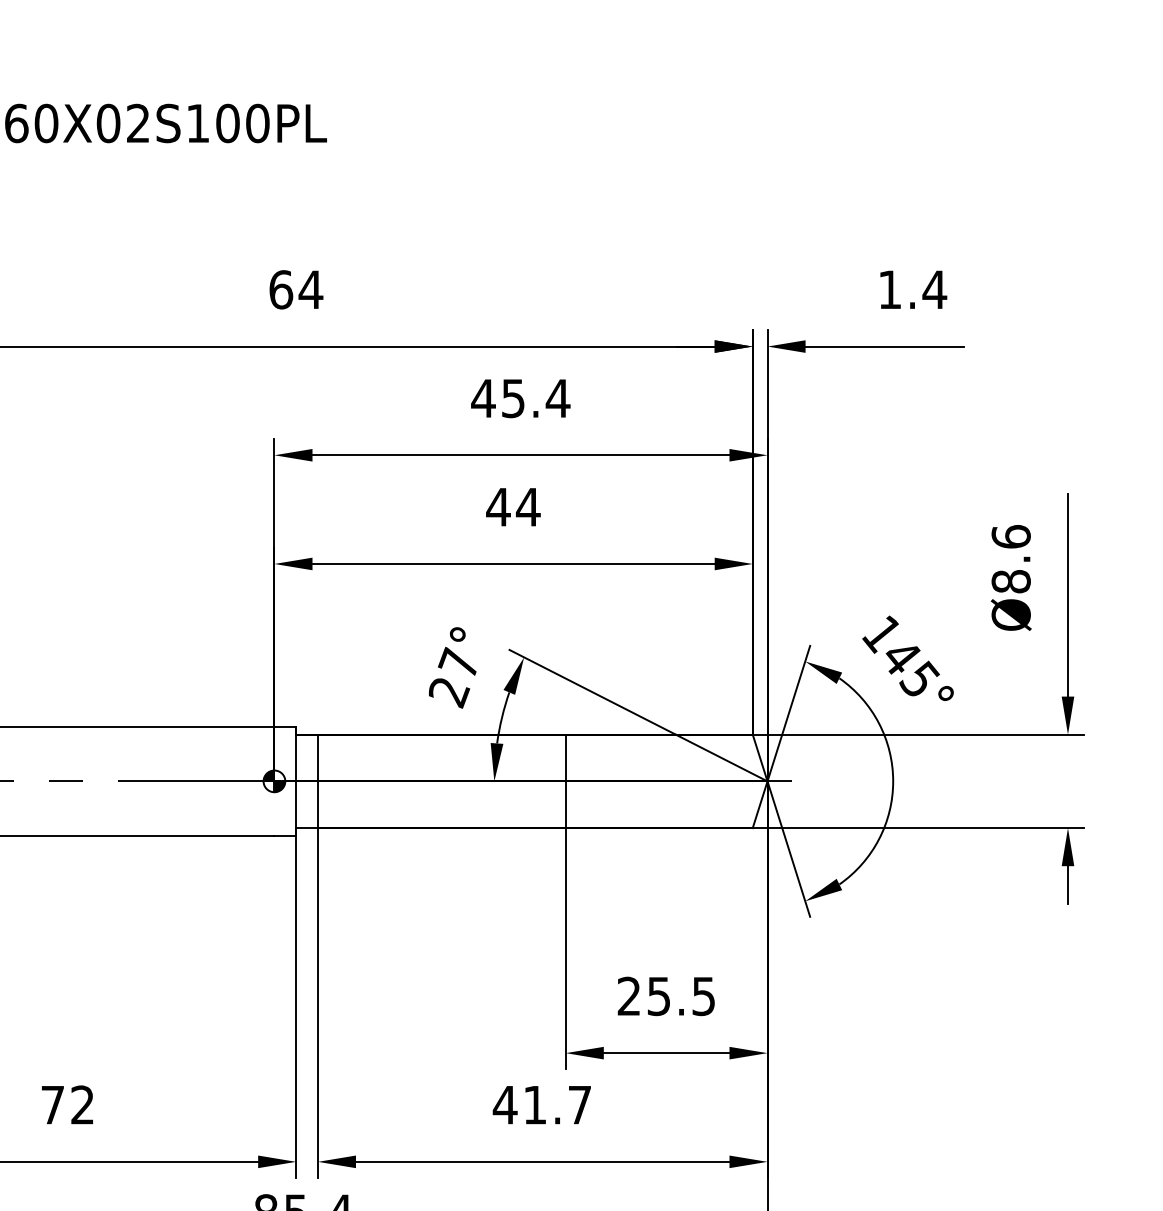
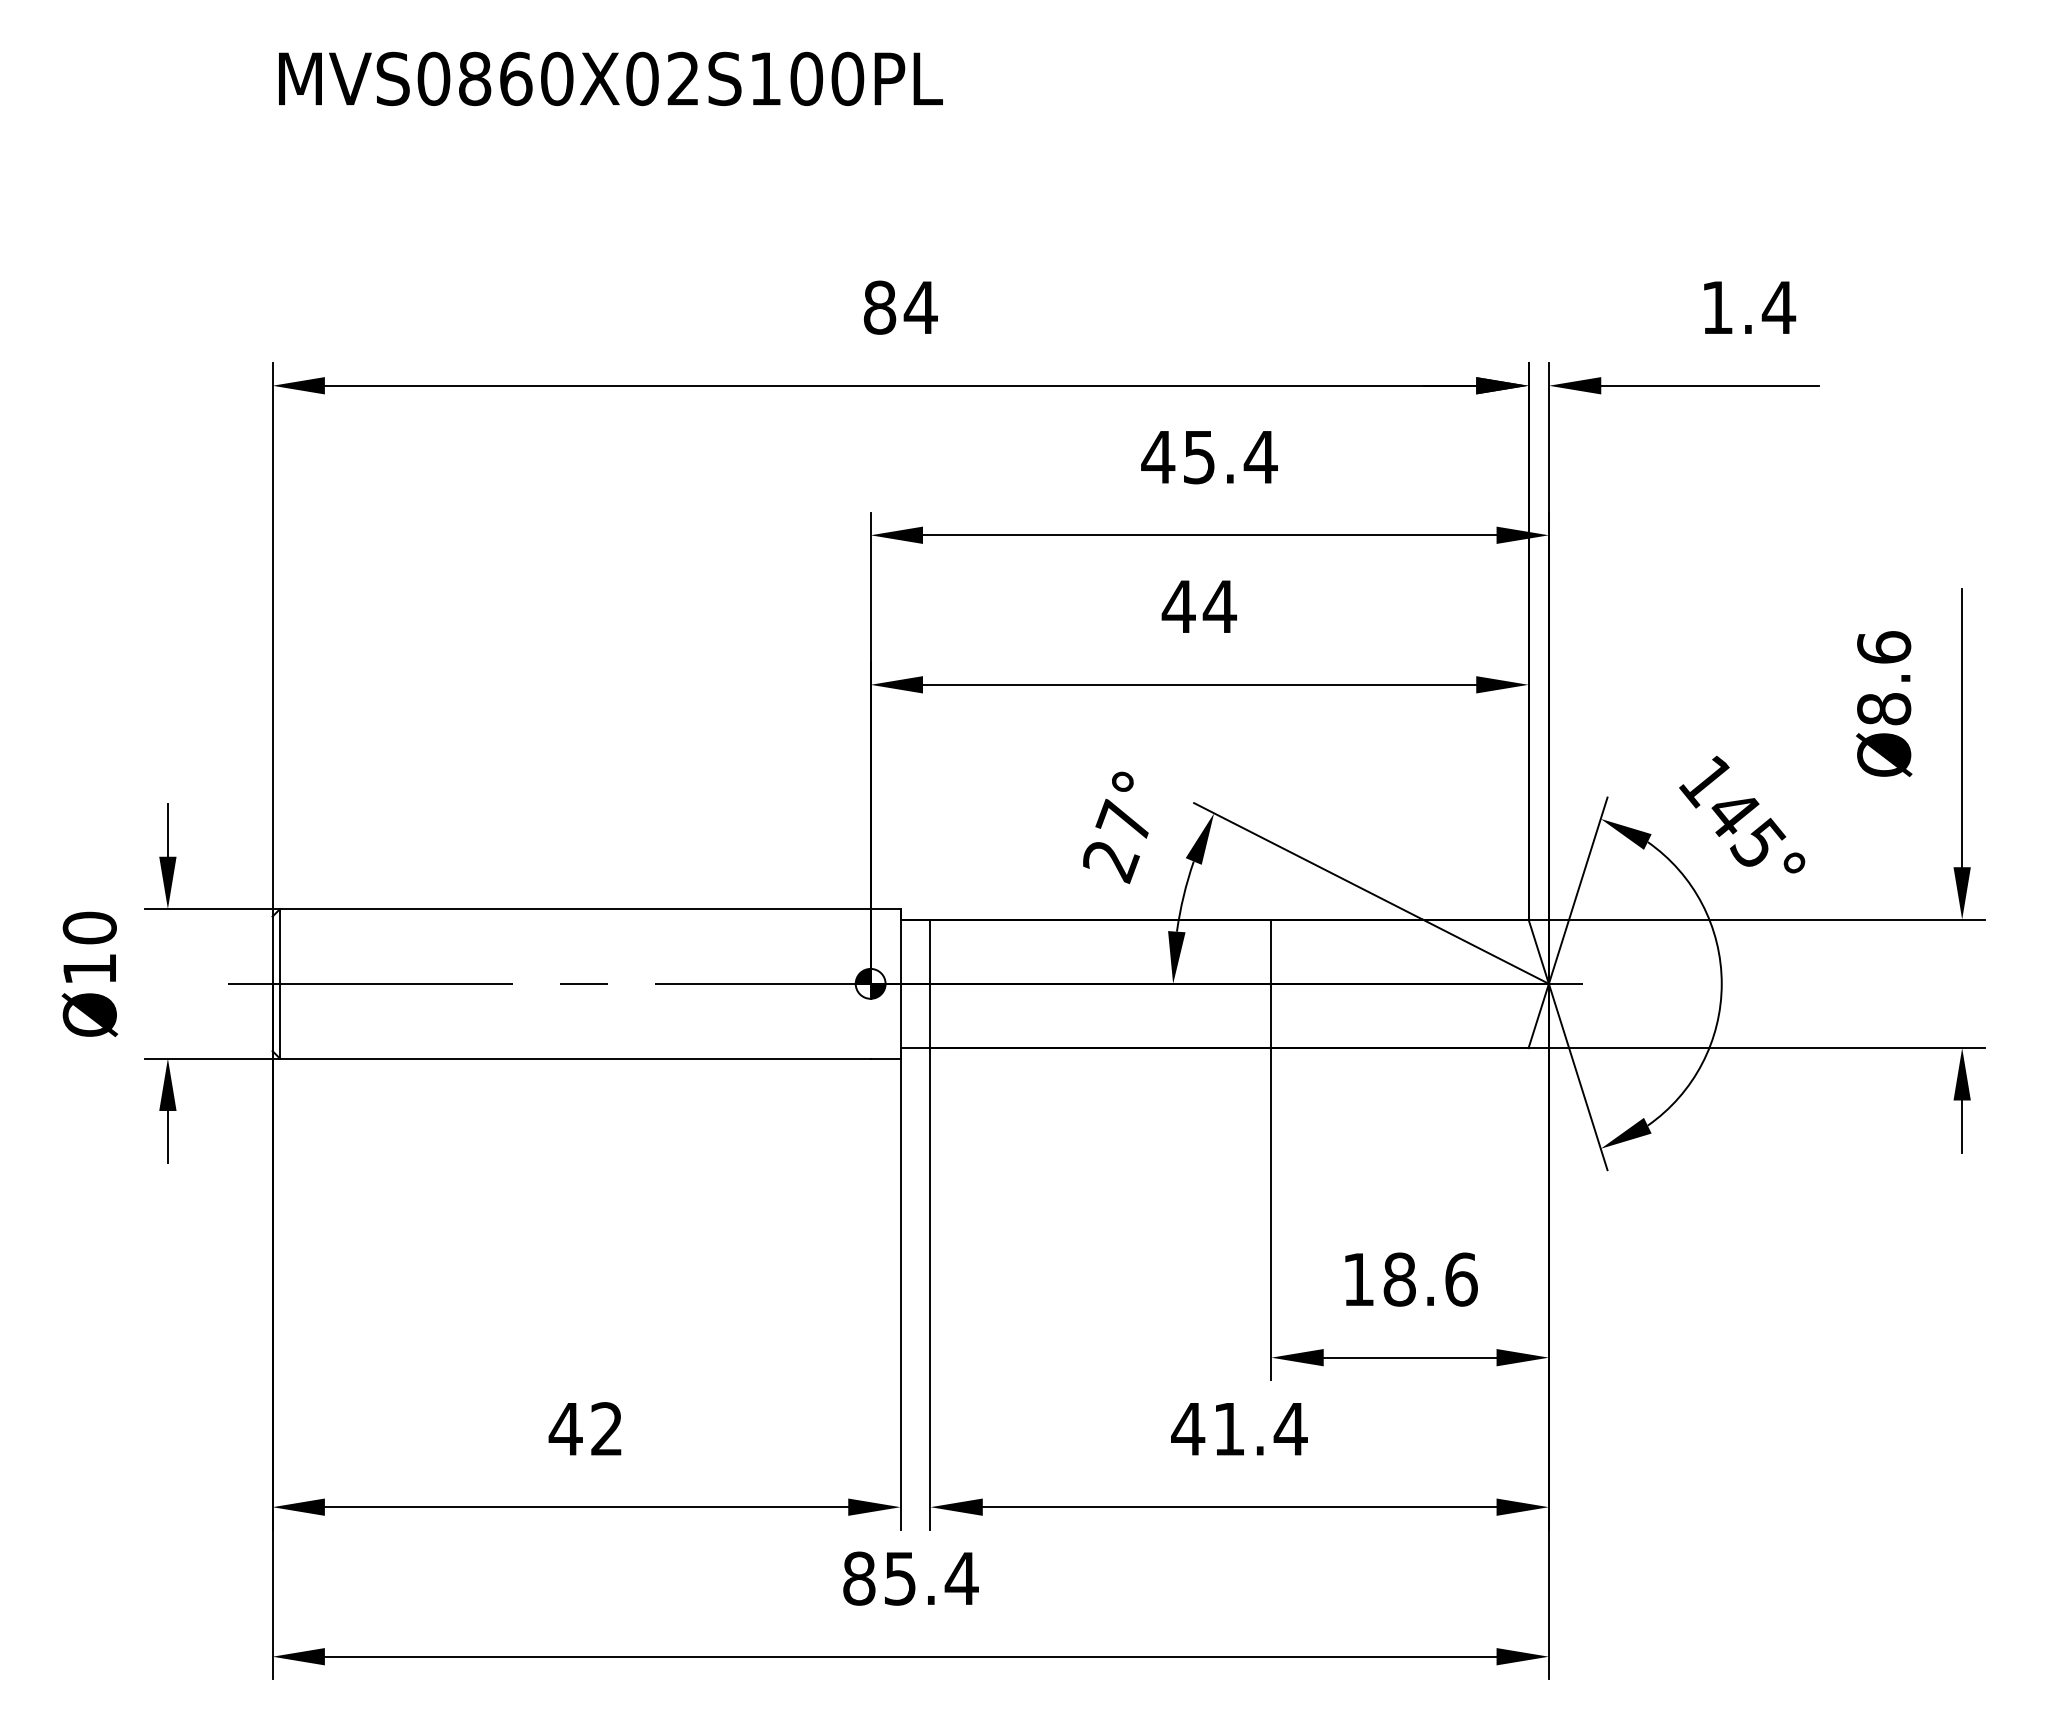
text: (280, 289) -> (879, 307), 64 -> 84
text: (666, 996) -> (1410, 1279), 25.5 -> 18.6
text: (52, 1105) -> (565, 1429), 72 -> 42
text: (579, 1105) -> (1290, 1429), 41.7 -> 41.4

